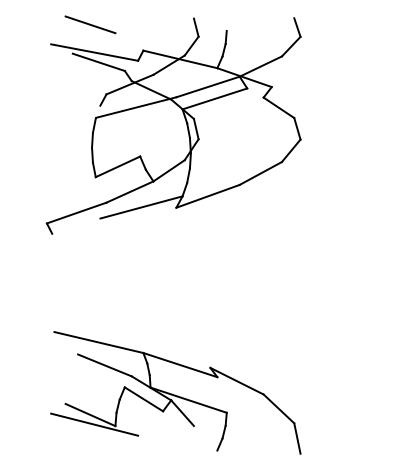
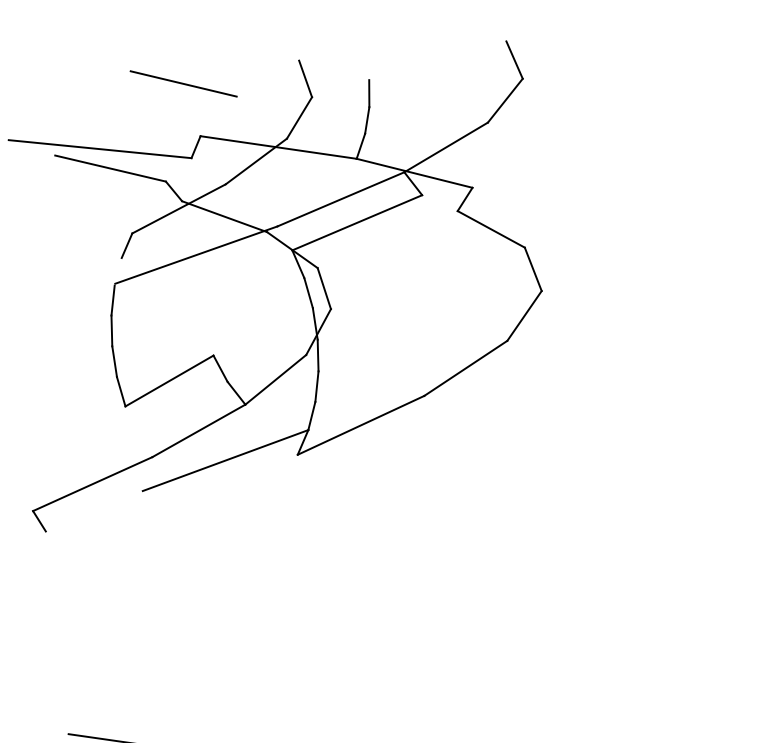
line: (90, 24) -> (183, 83), moved

